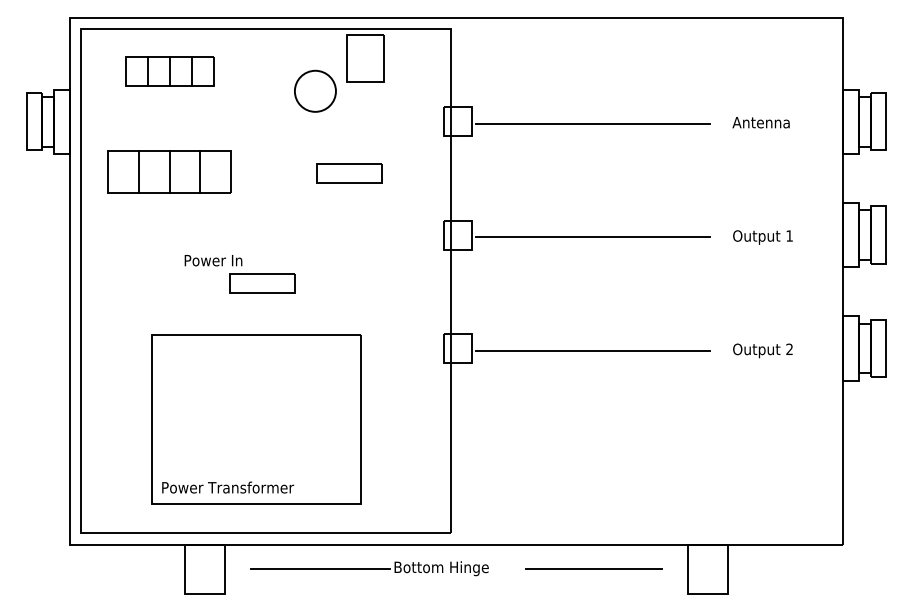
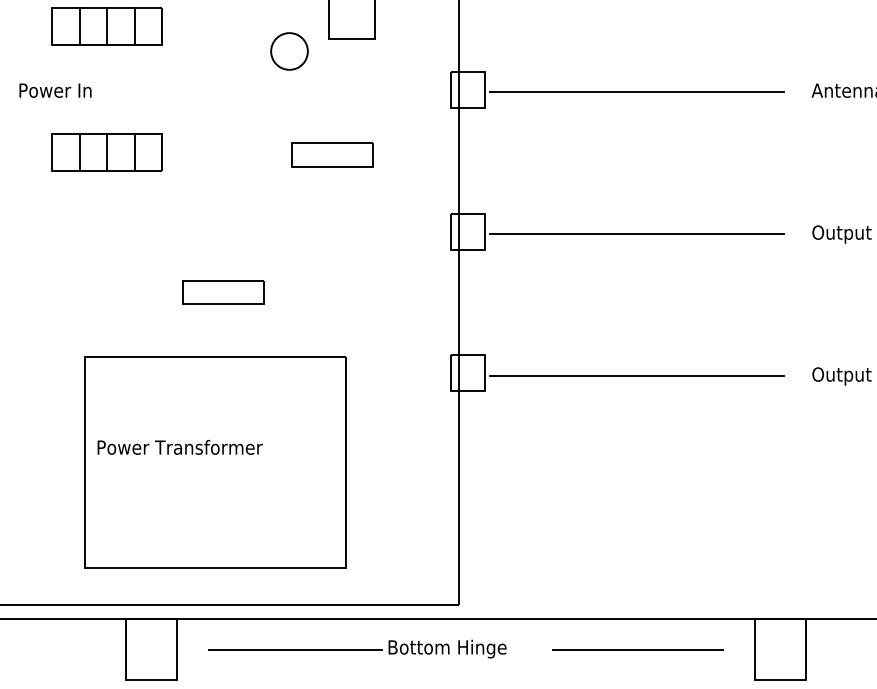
circle: (315, 91) -> (289, 51), size x0.71
part: (169, 171) -> (106, 151), size x0.71
text: (213, 260) -> (55, 90), moved
text: (228, 487) -> (180, 447), moved

